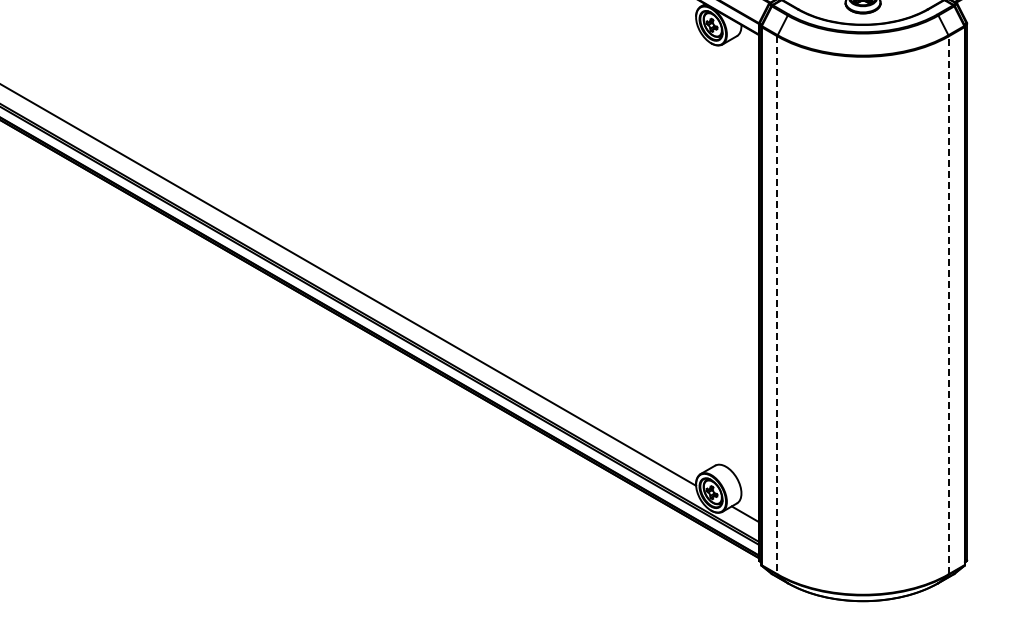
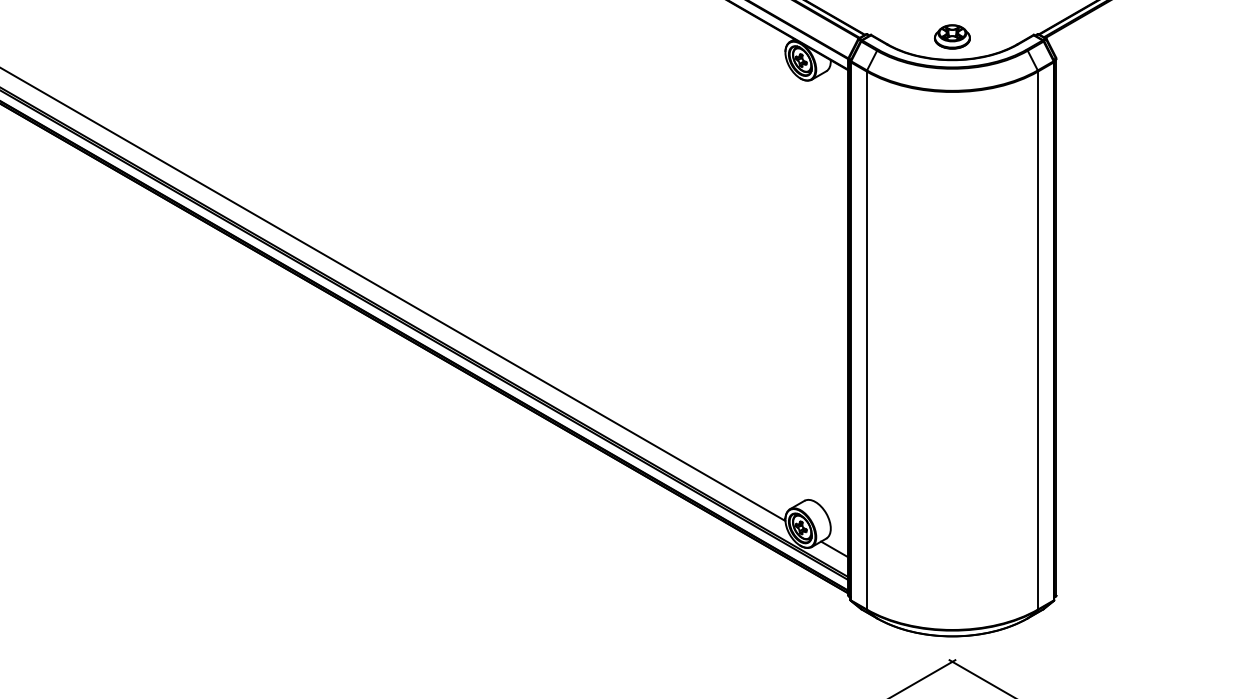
line: (777, 305) -> (866, 340), dashed -> solid
line: (949, 305) -> (1038, 340), dashed -> solid

